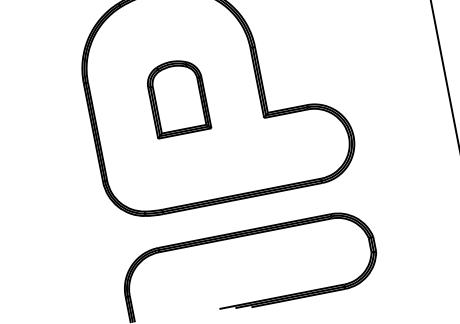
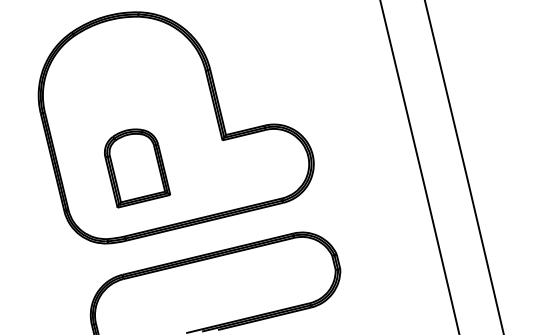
part: (179, 100) -> (137, 168), moved

